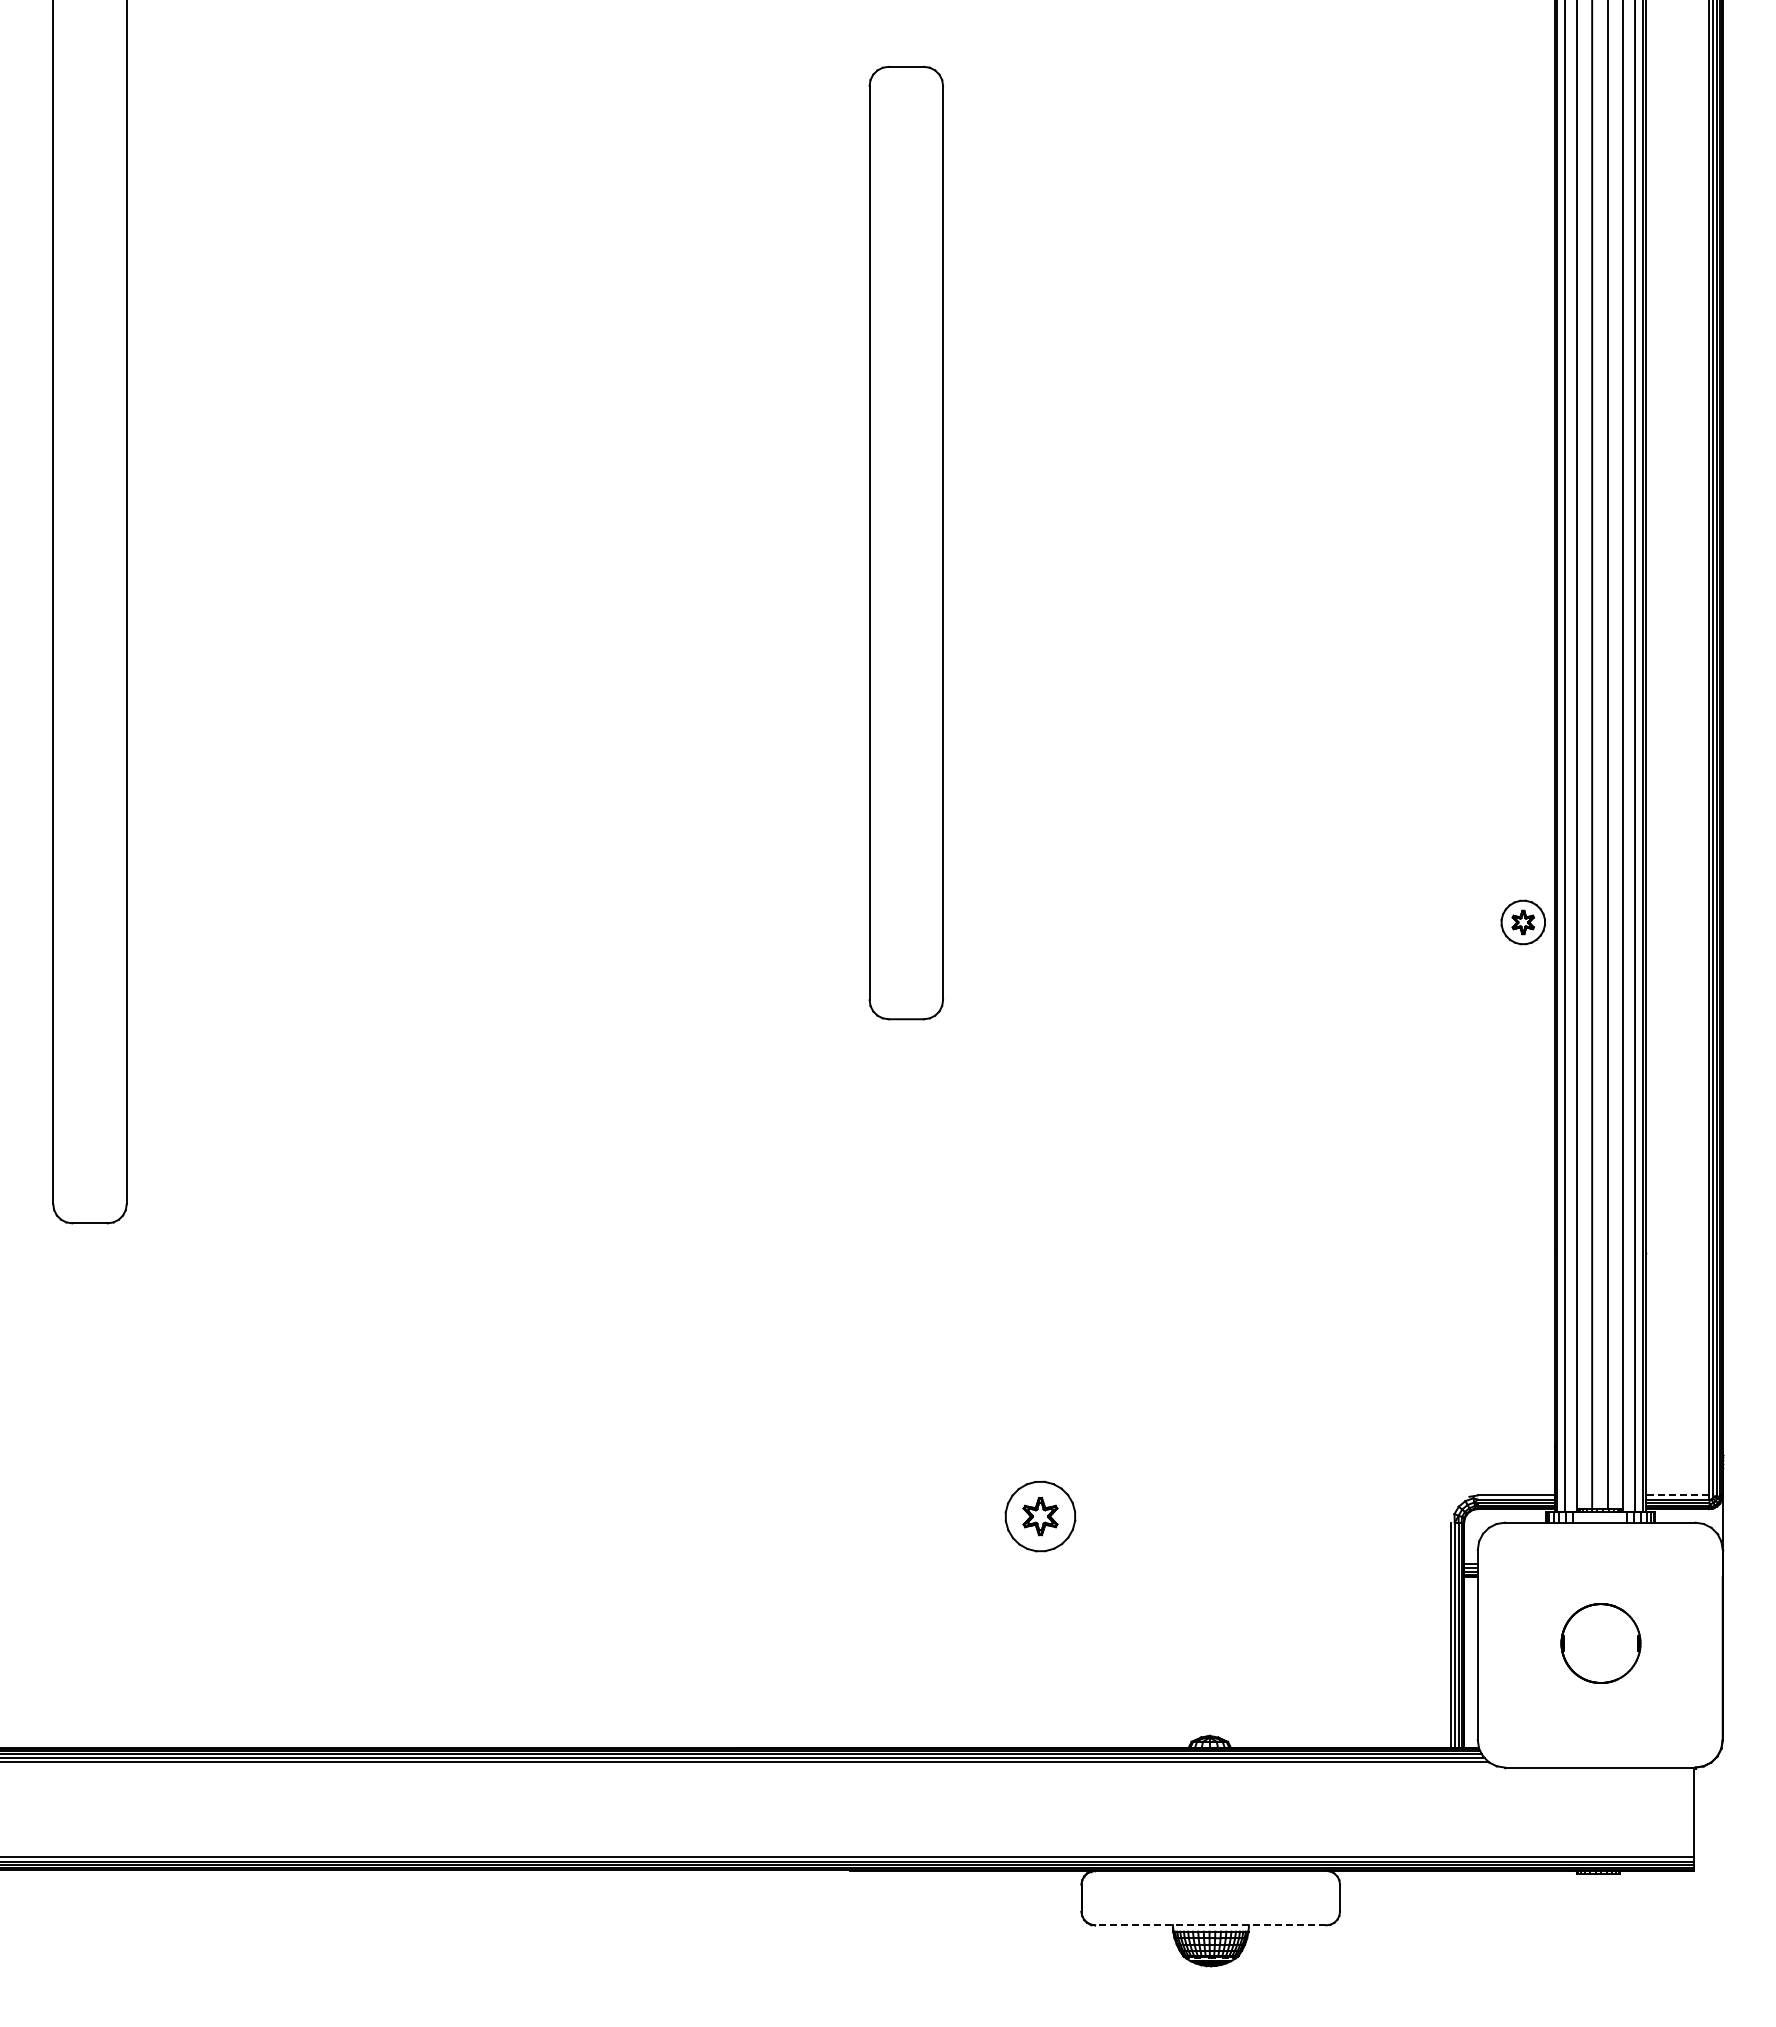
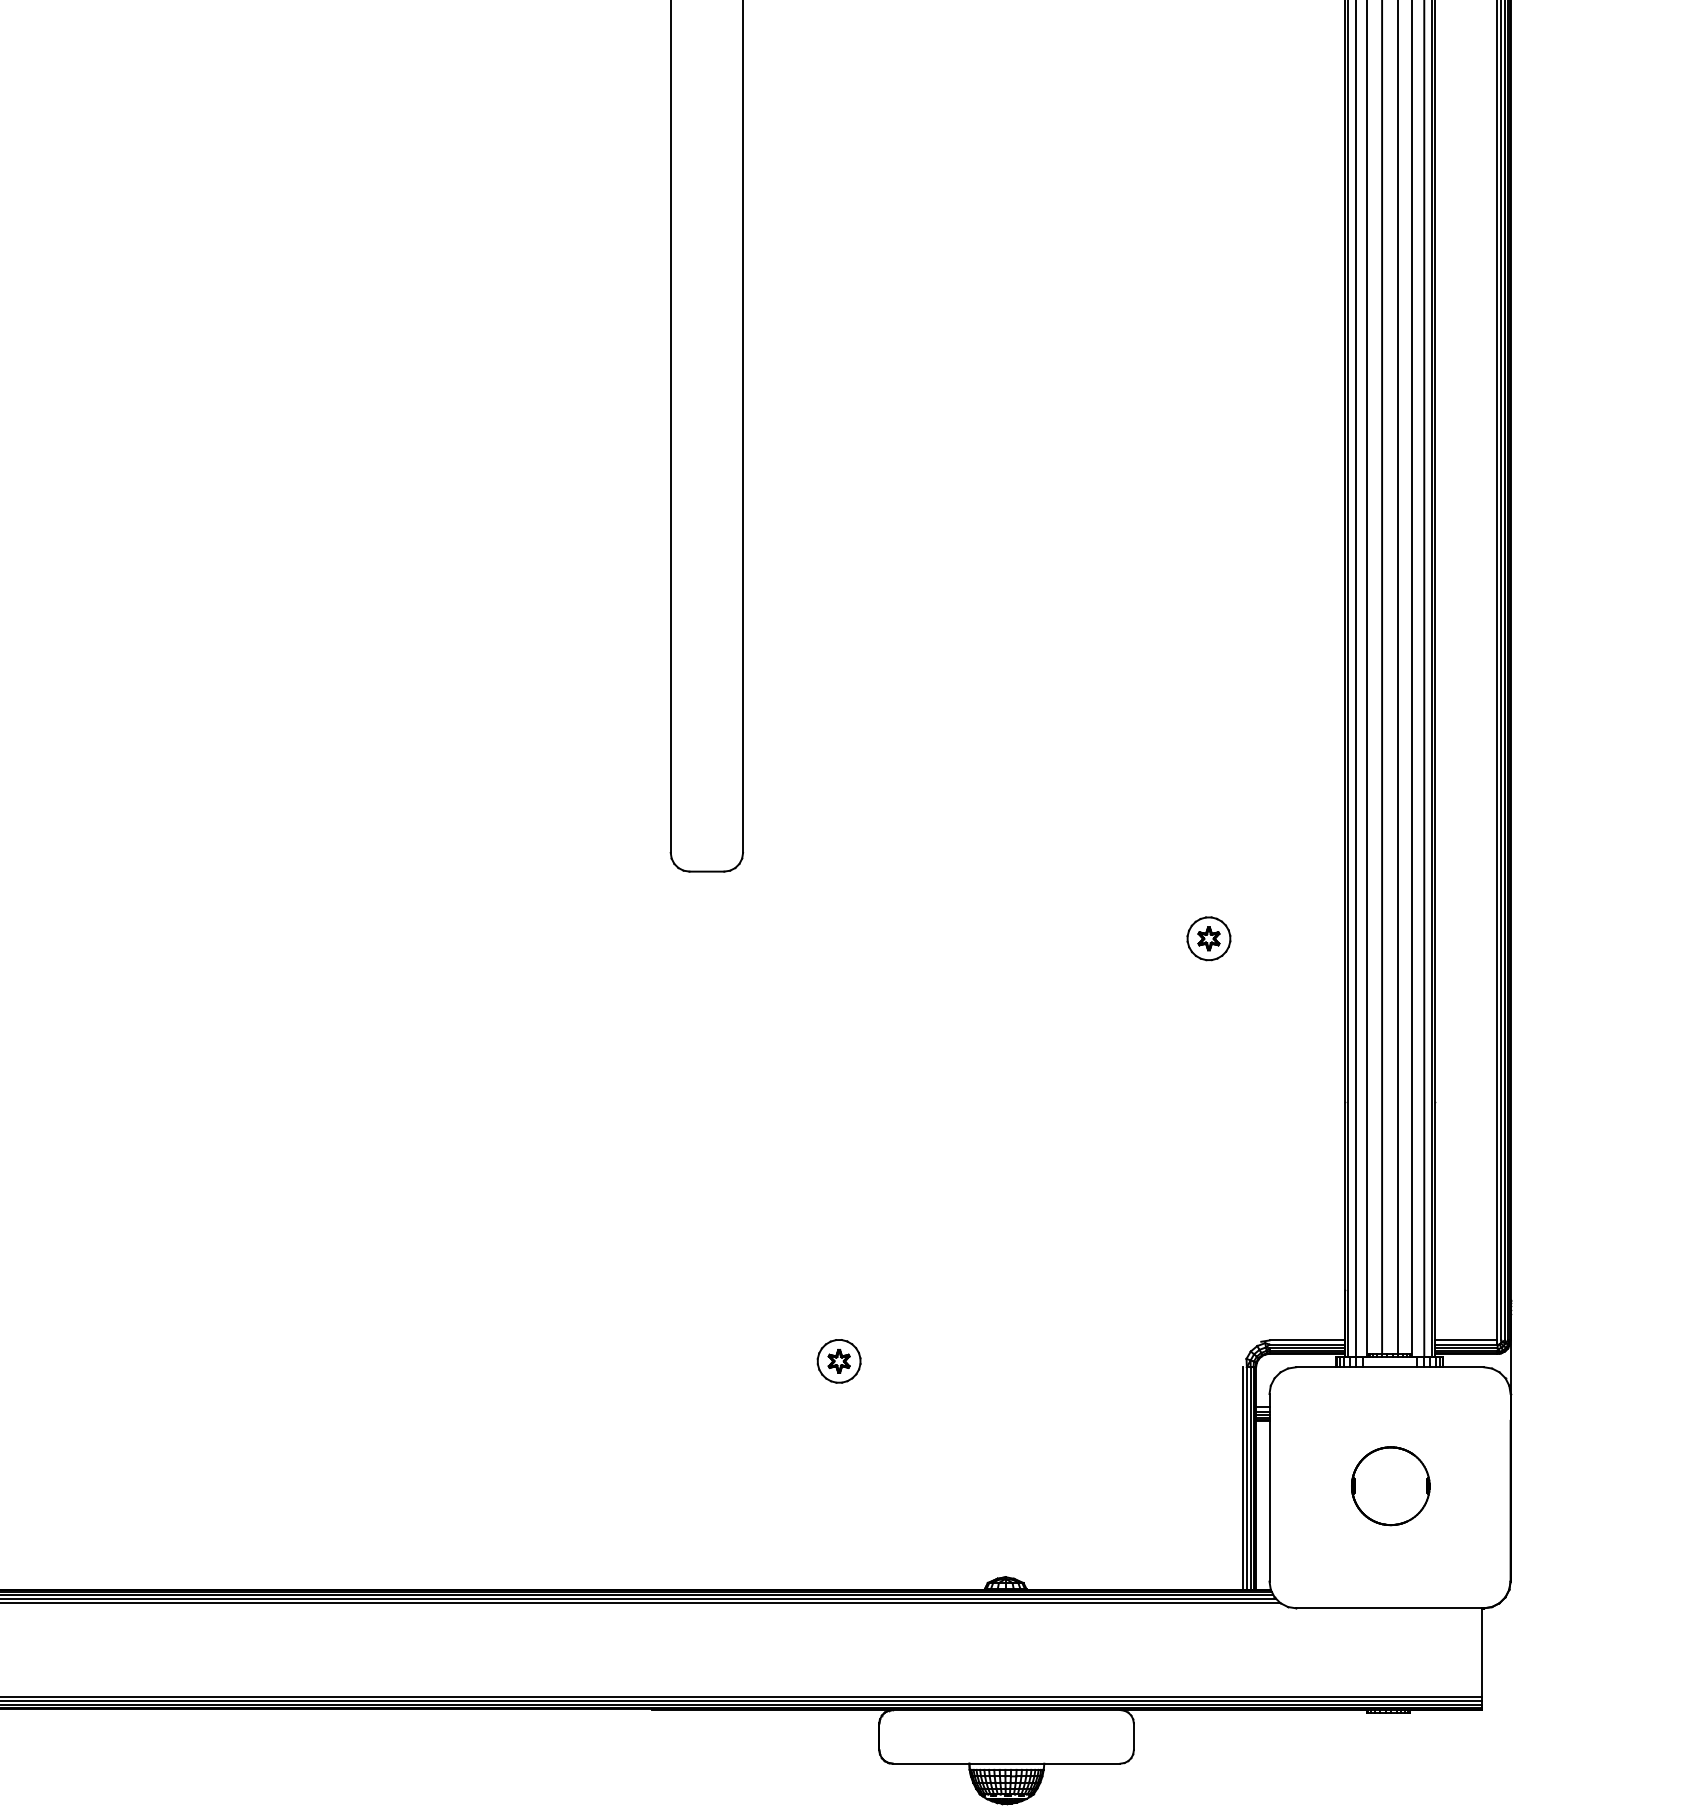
part: (1522, 922) -> (1208, 938), moved
line: (1677, 1495) -> (1466, 1340), dashed -> solid
part: (1040, 1516) -> (838, 1361), size x0.62
line: (1210, 1925) -> (1006, 1763), dashed -> solid

